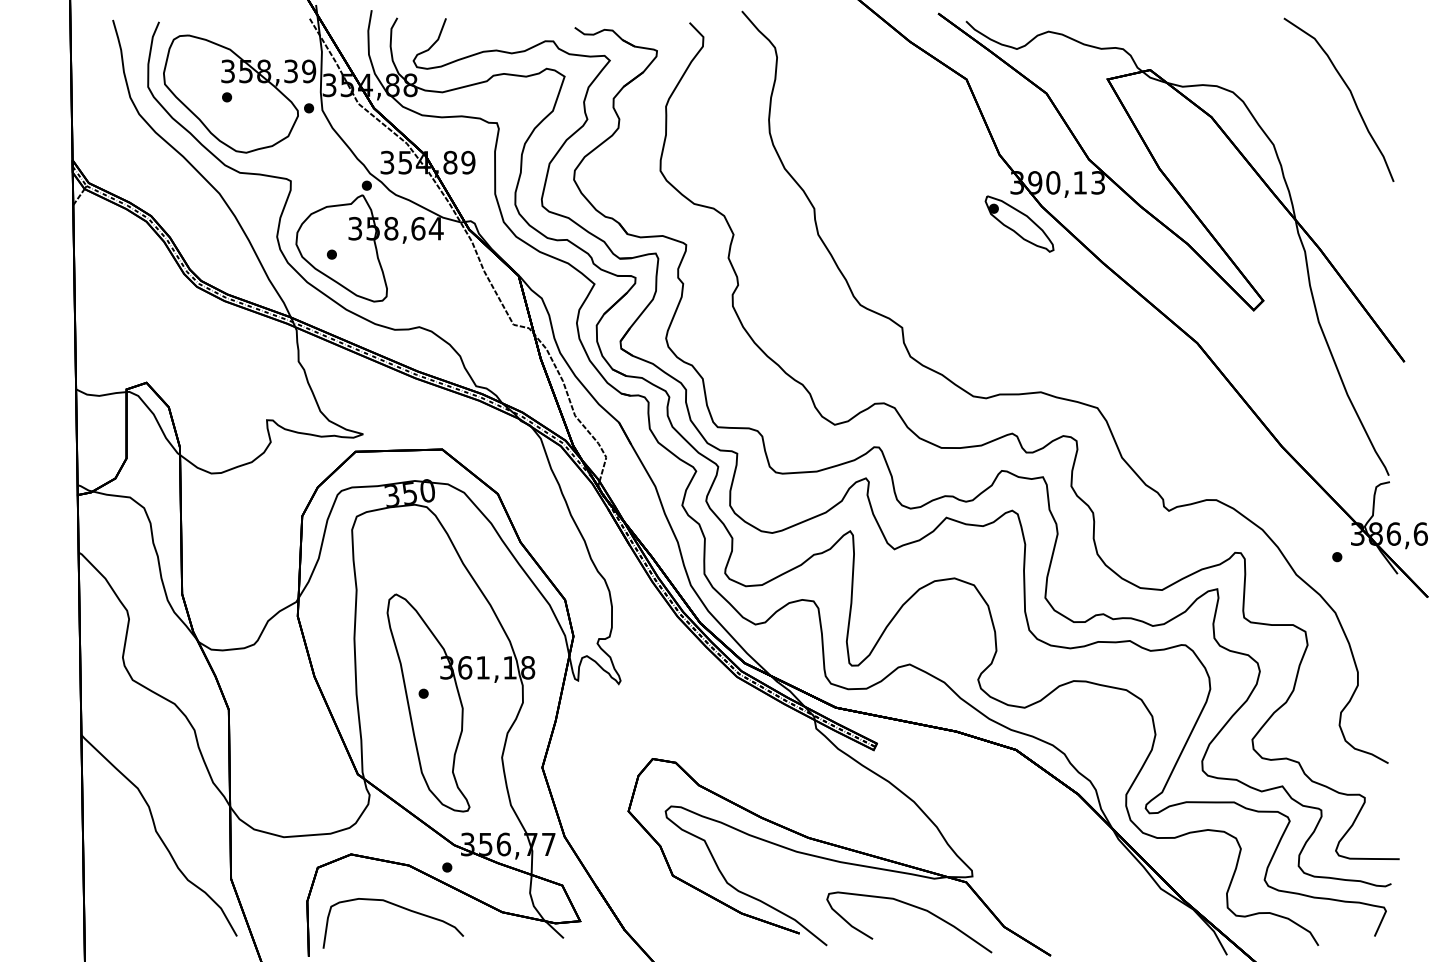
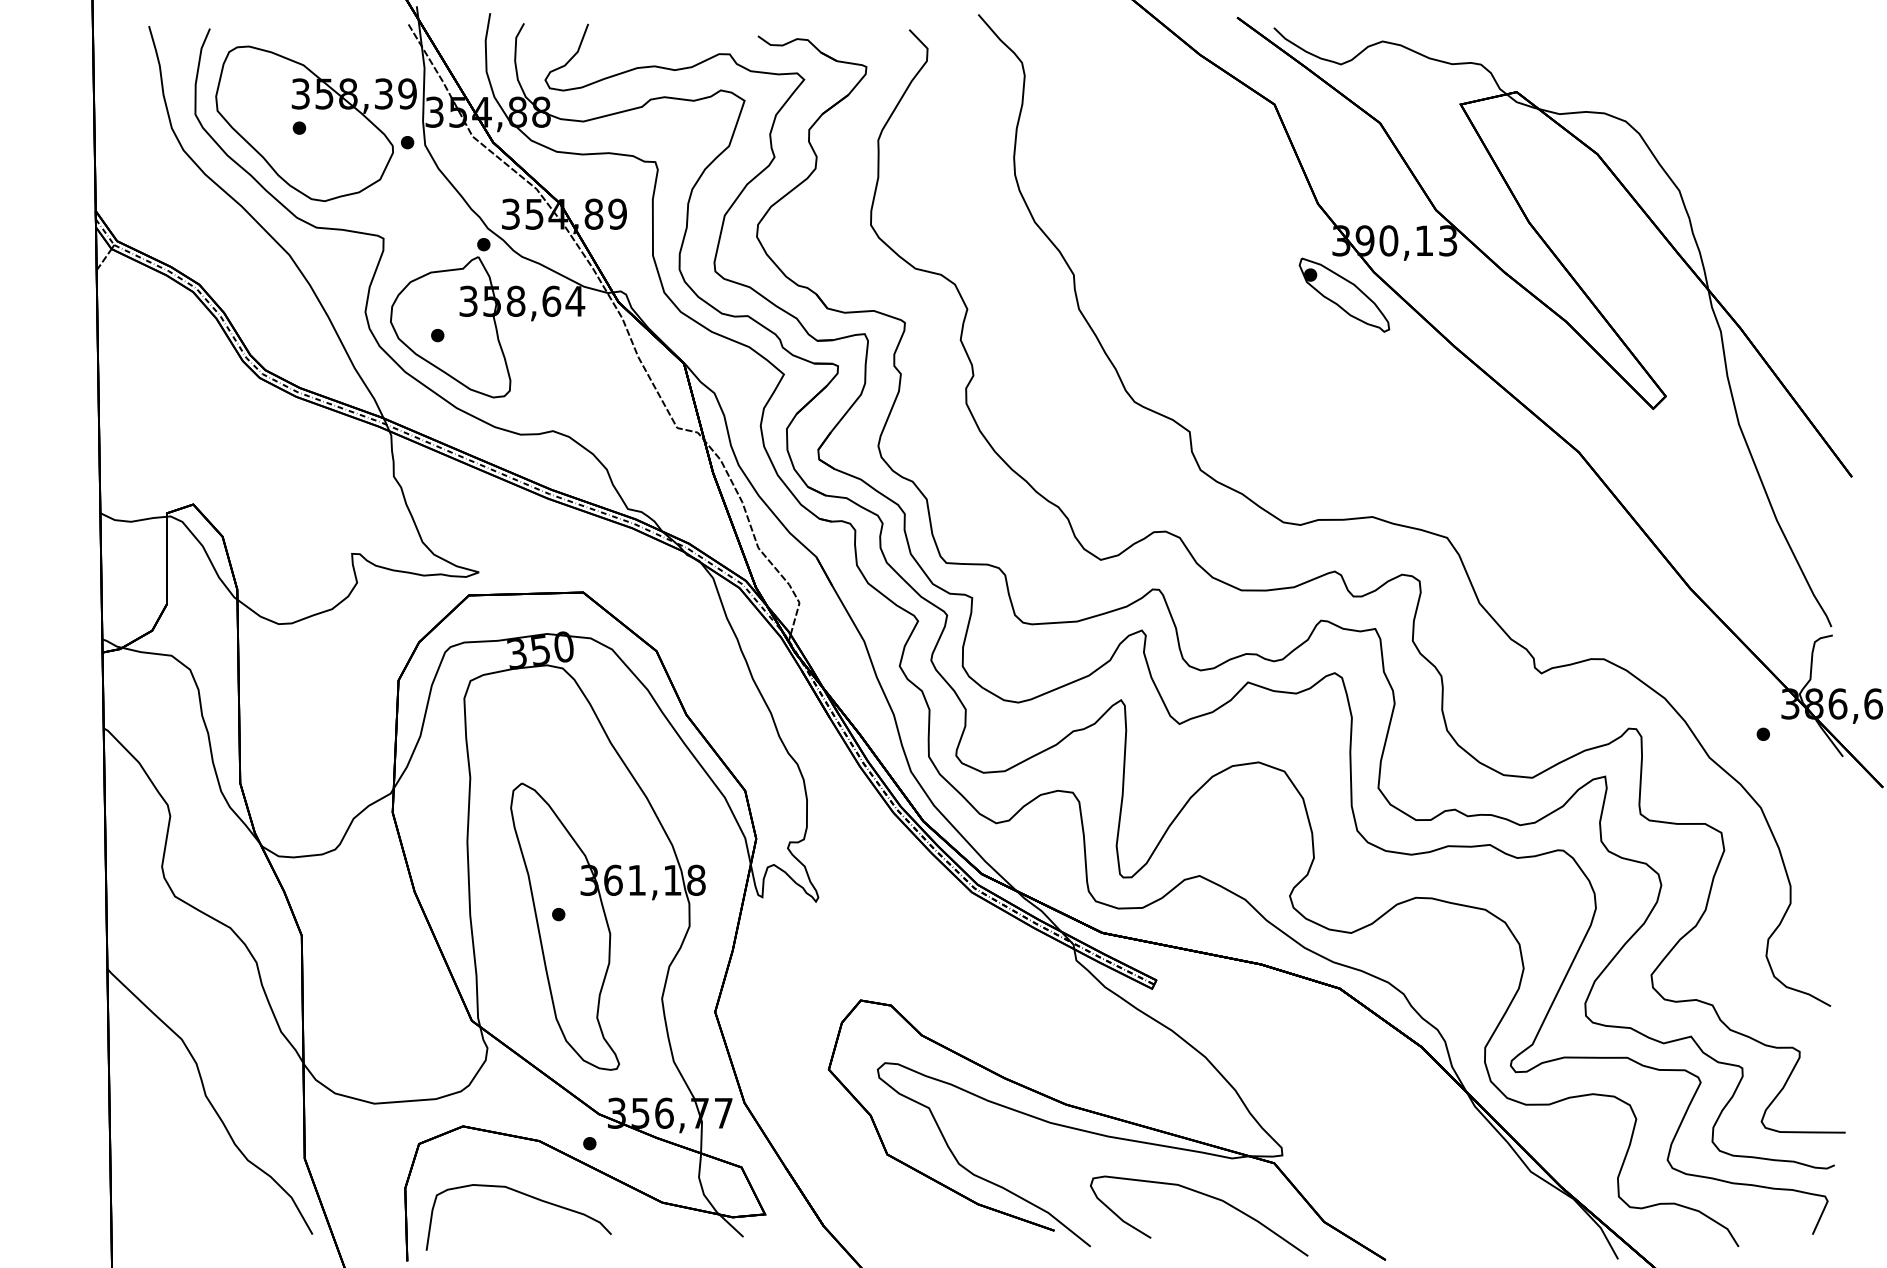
curve: (1350, 94) -> (1780, 124), removed

